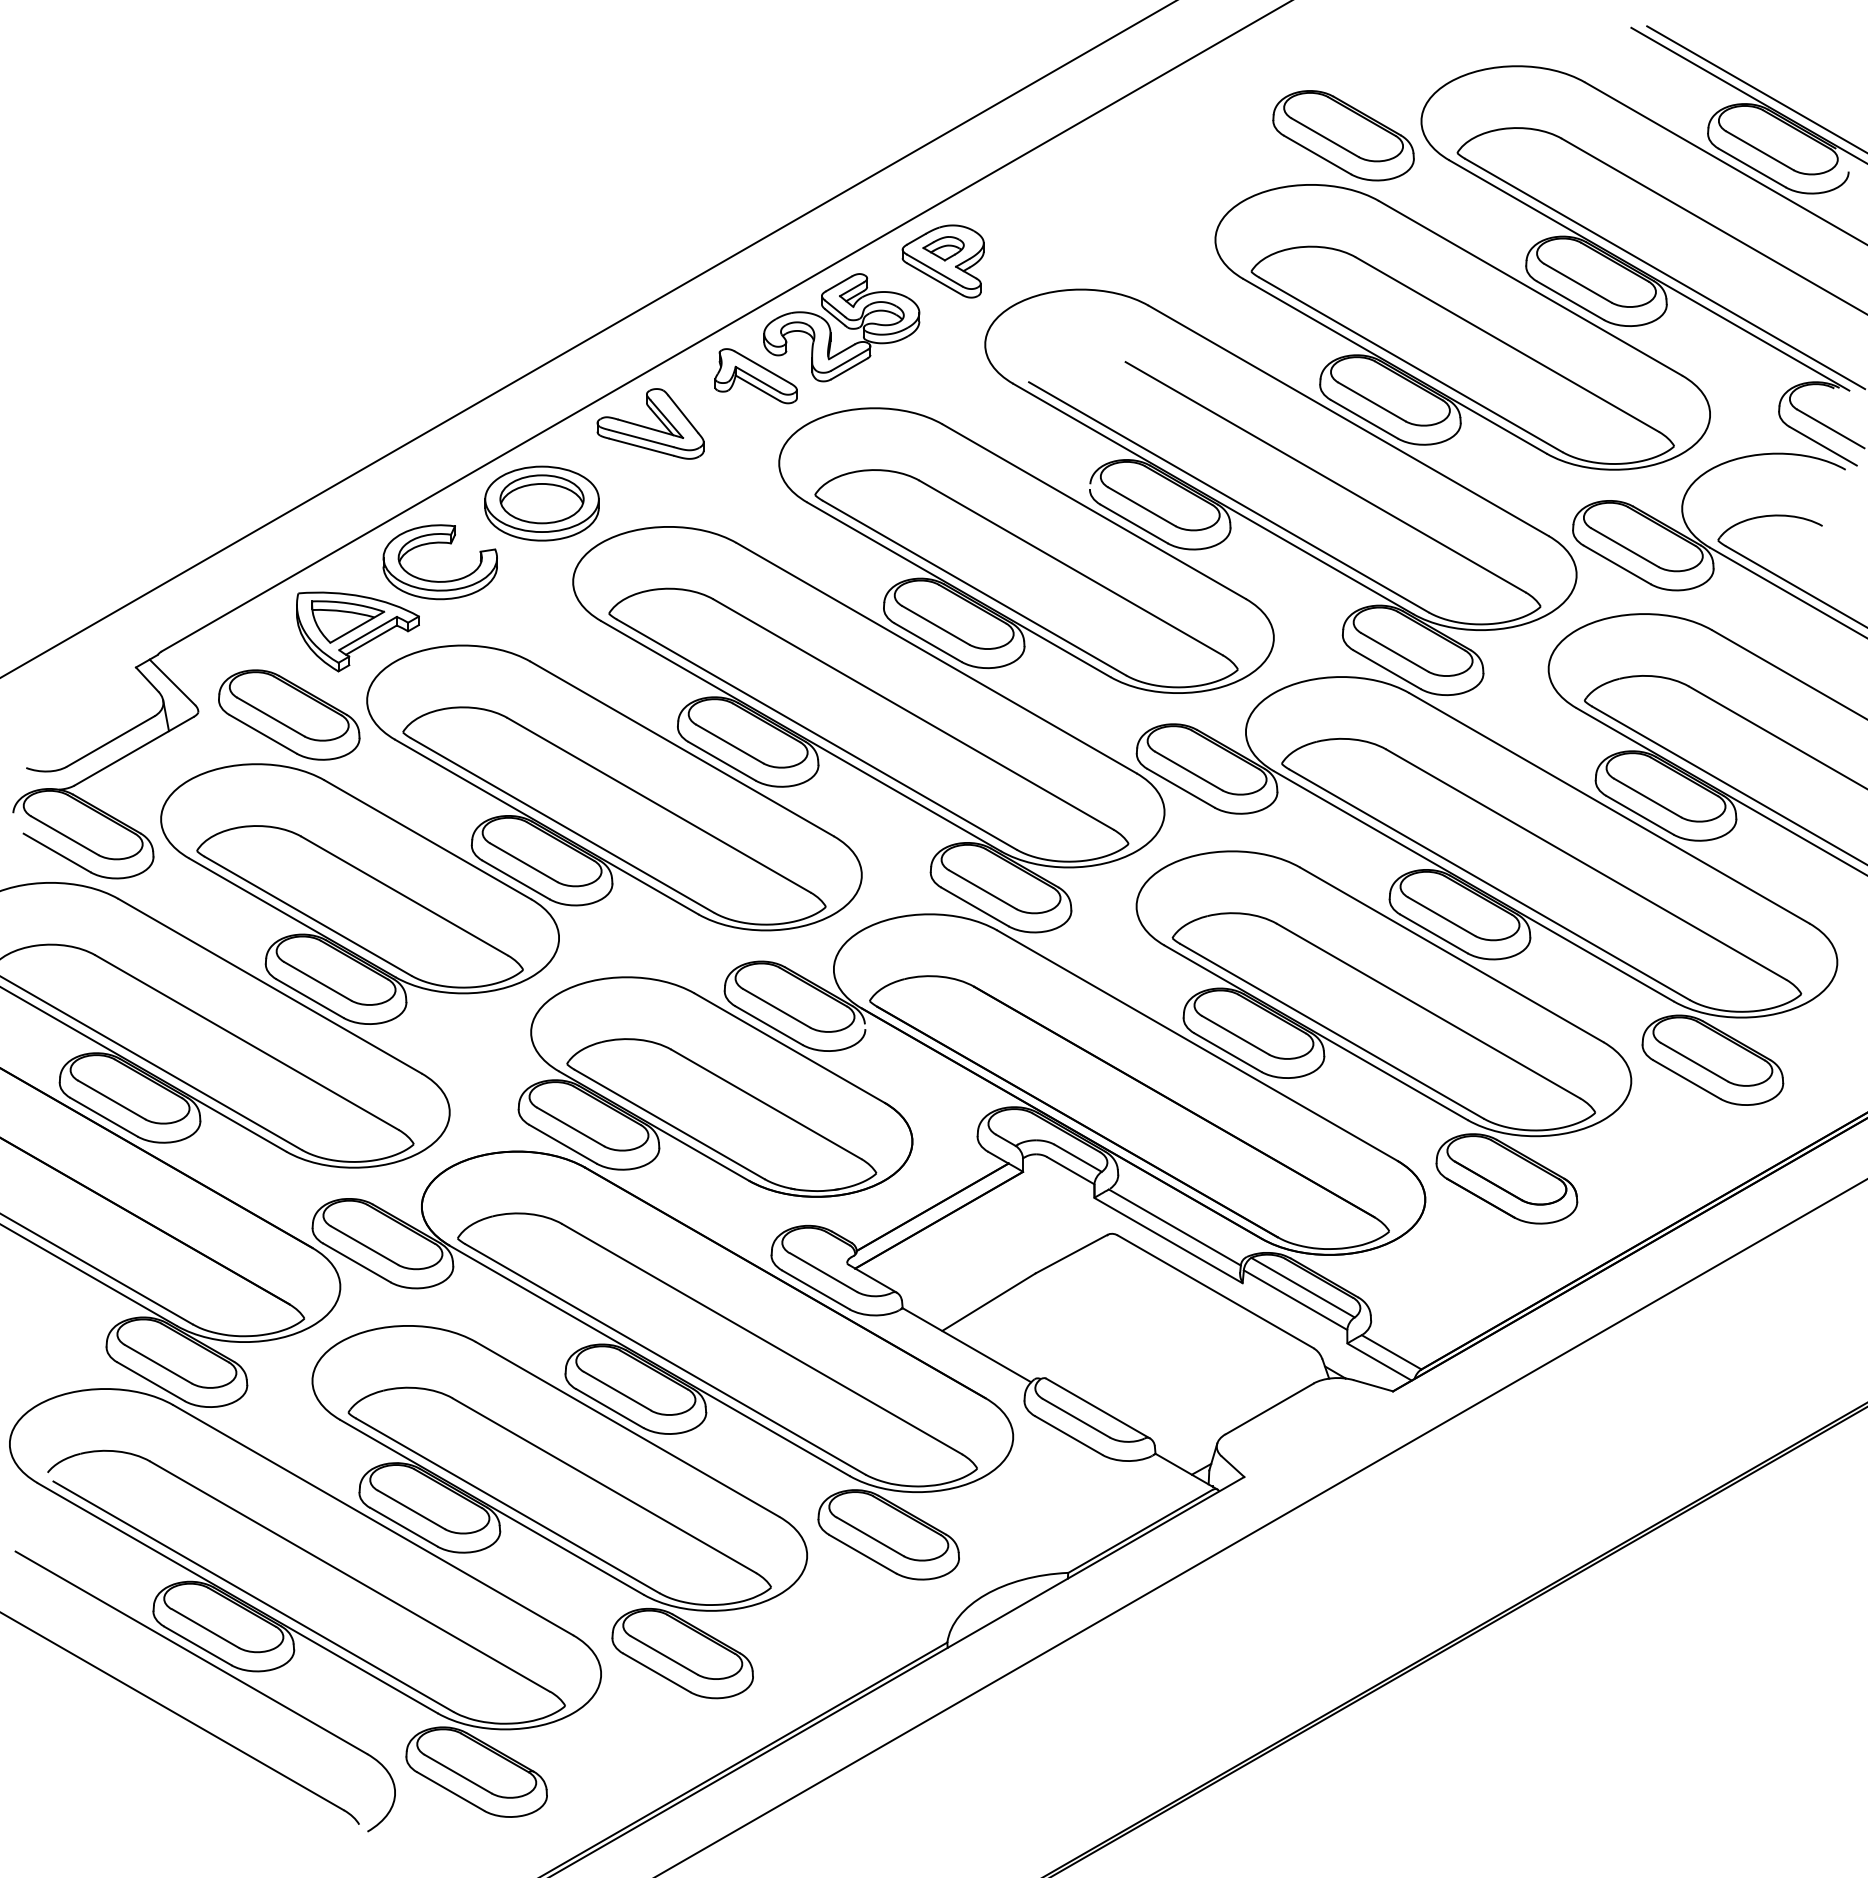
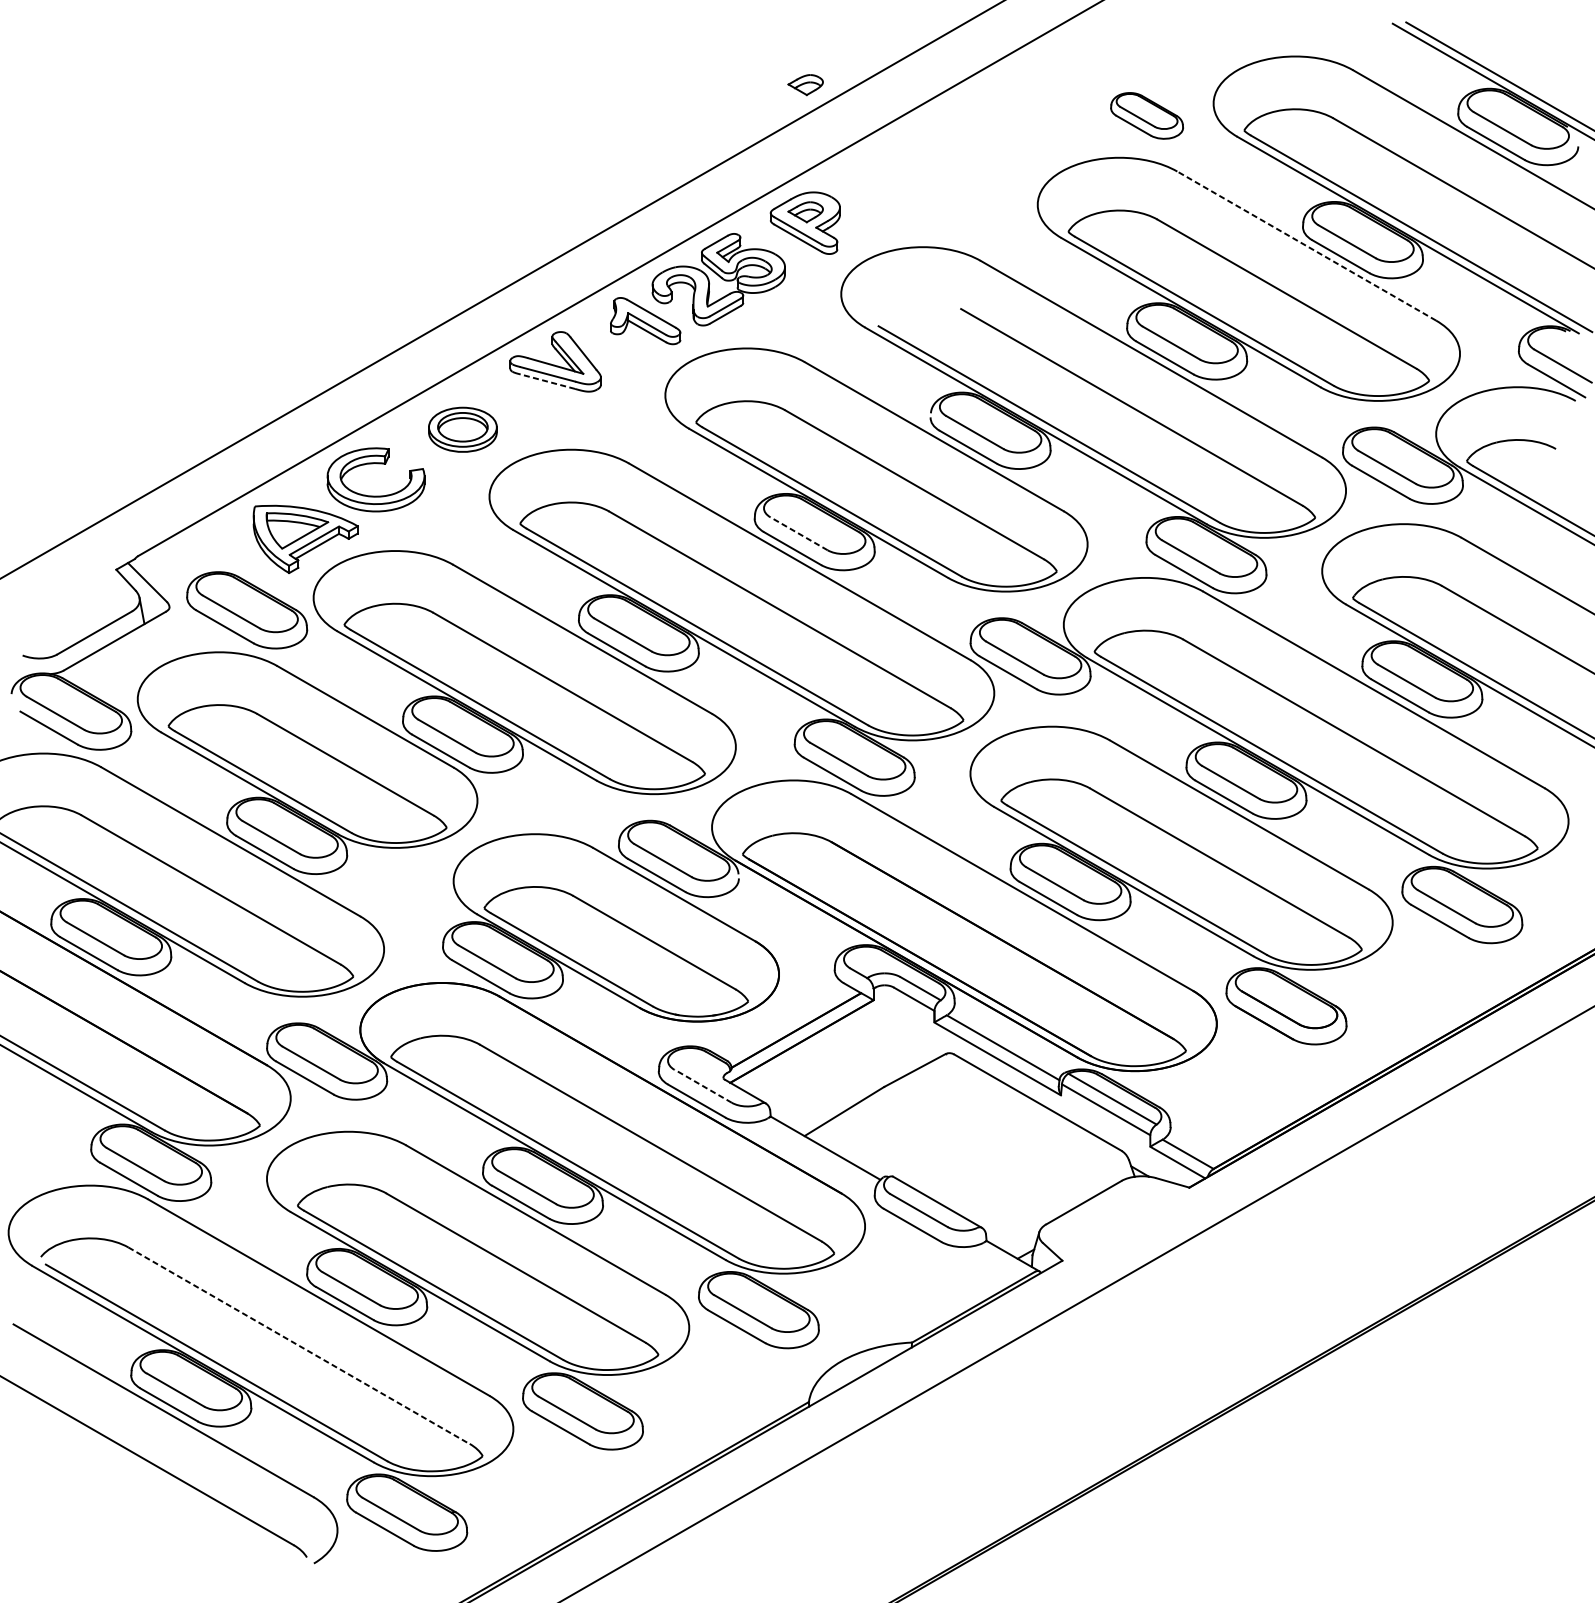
part: (943, 99) -> (805, 84), added
part: (1343, 135) -> (1147, 115), size x0.6
line: (1530, 288) -> (1306, 246), solid -> dashed
line: (641, 447) -> (547, 381), solid -> dashed
part: (541, 503) -> (462, 429), size x0.7
line: (935, 625) -> (798, 533), solid -> dashed
line: (823, 1272) -> (703, 1086), solid -> dashed
line: (350, 1576) -> (299, 1345), solid -> dashed

